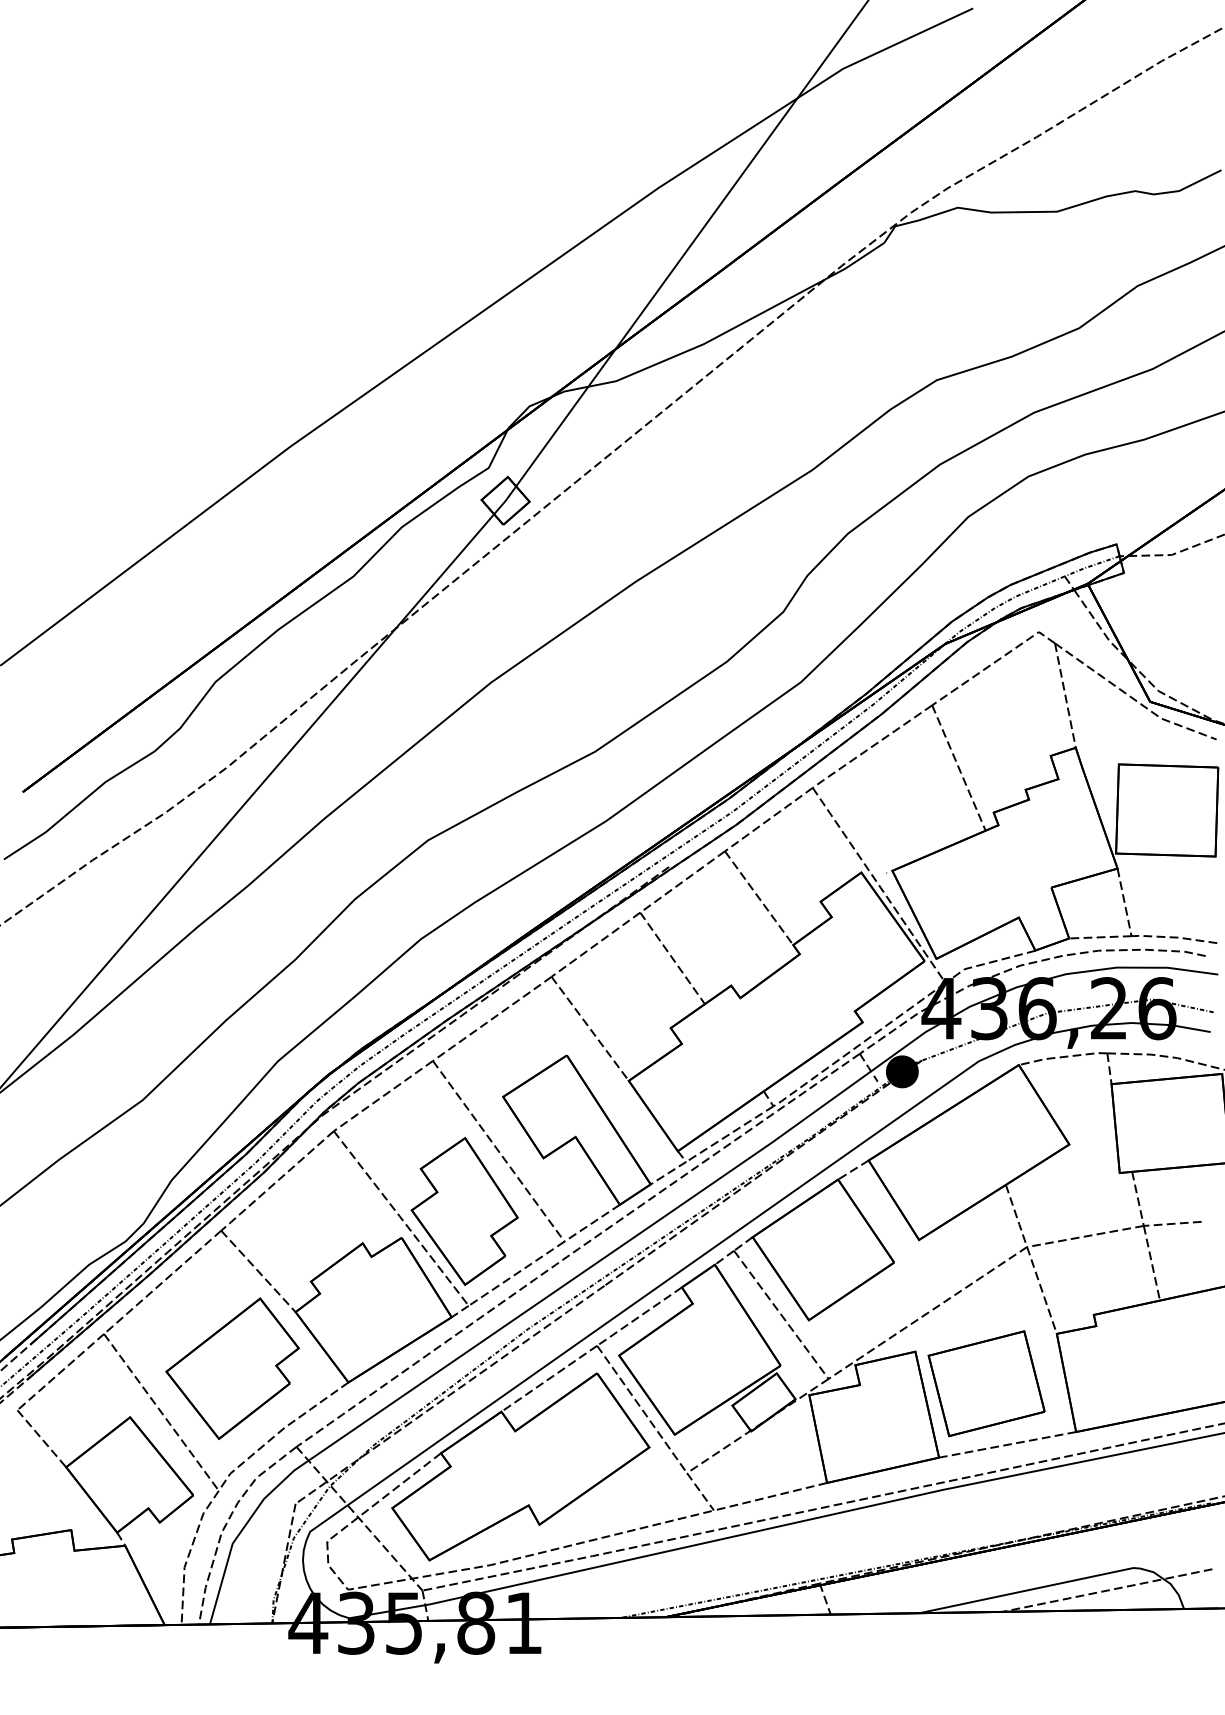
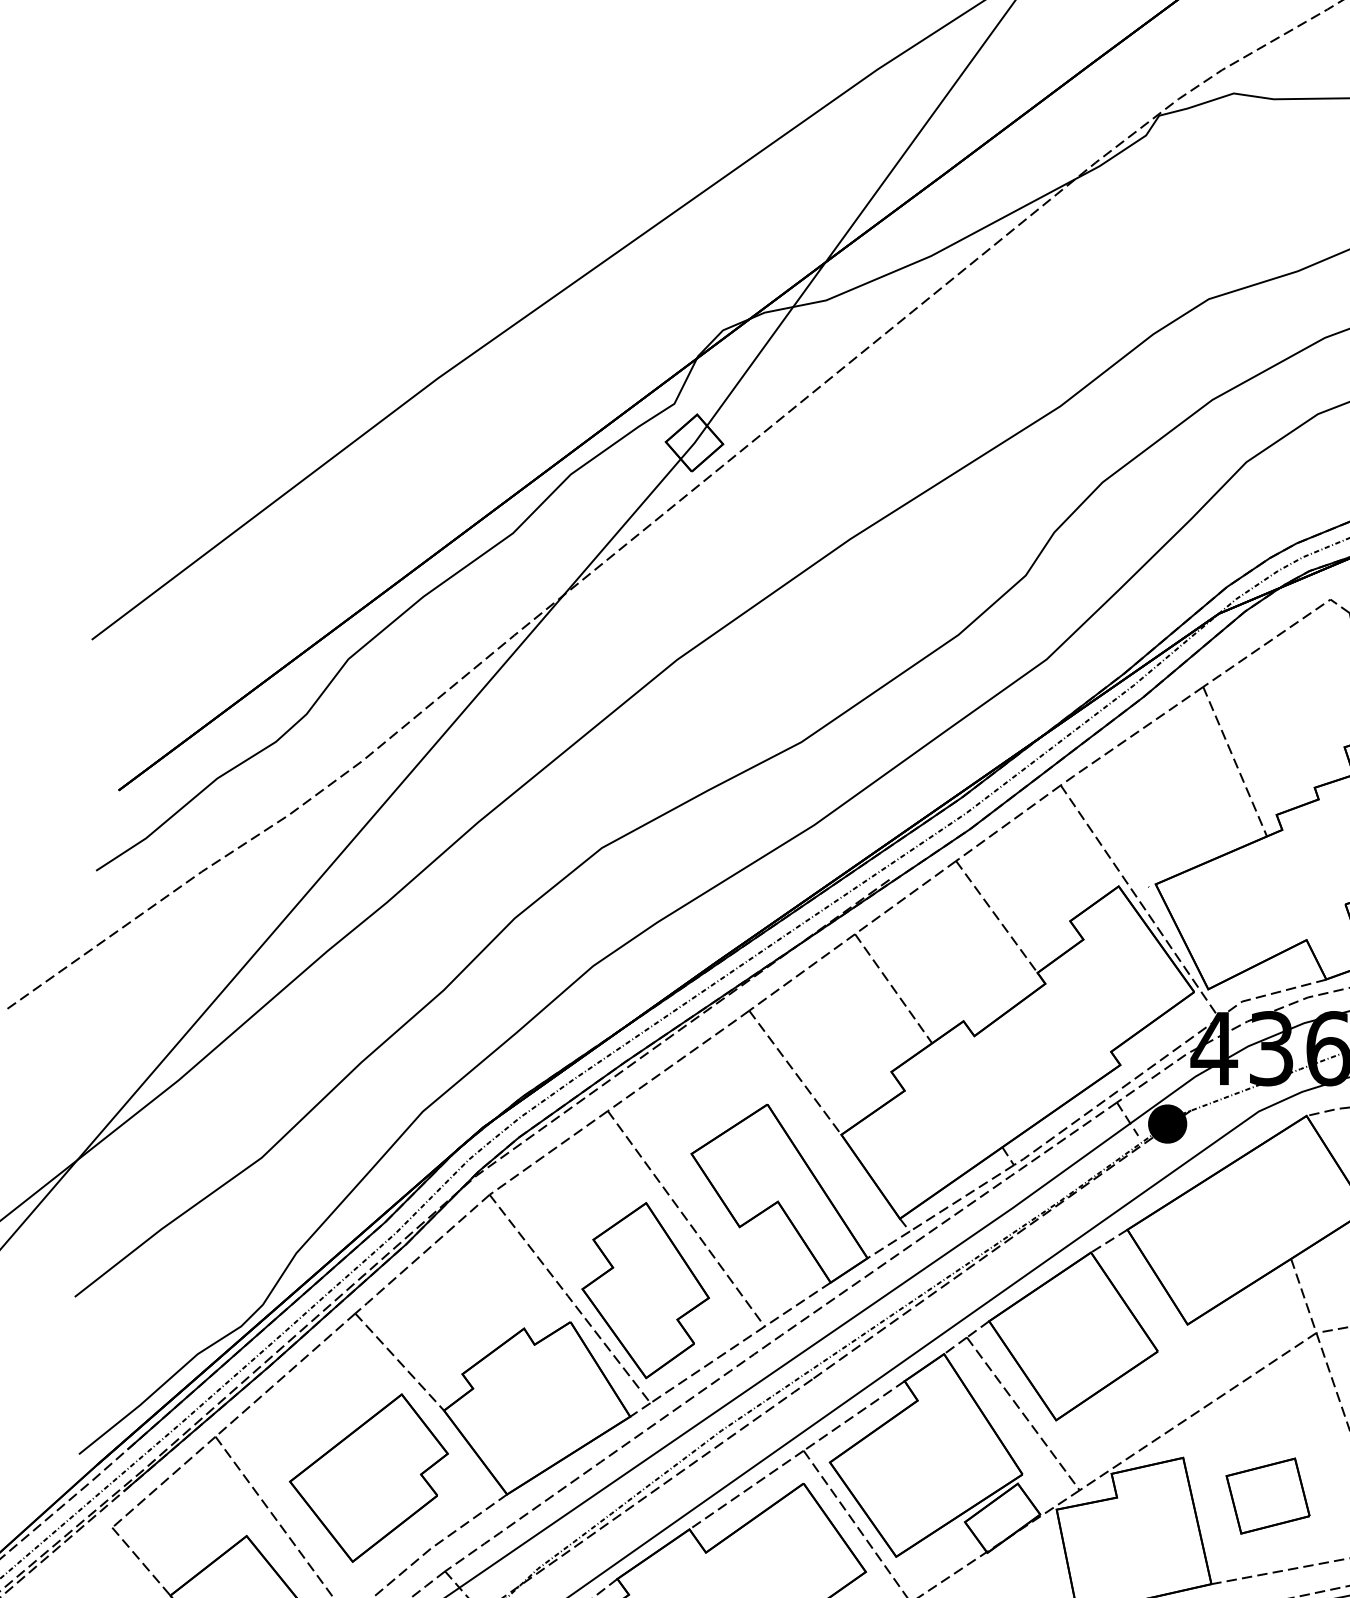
part: (986, 1383) -> (1267, 1495), size x0.6

